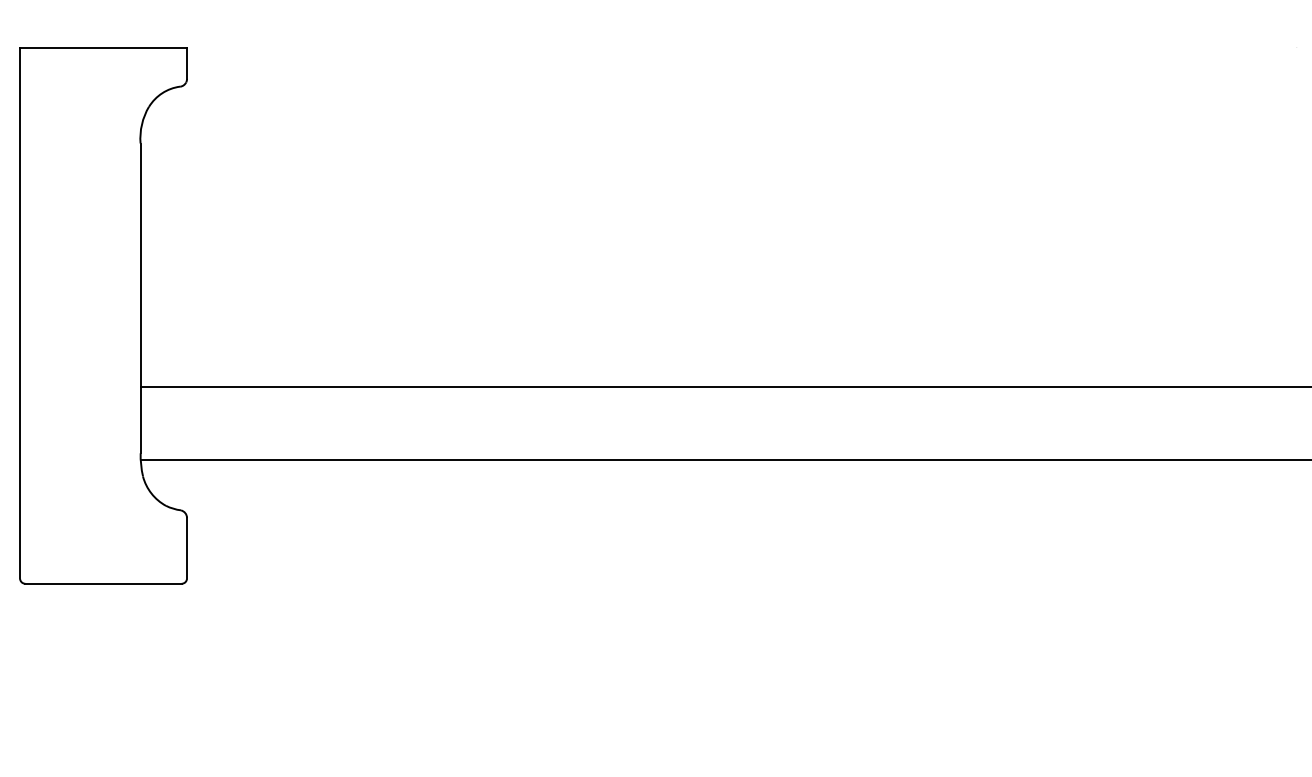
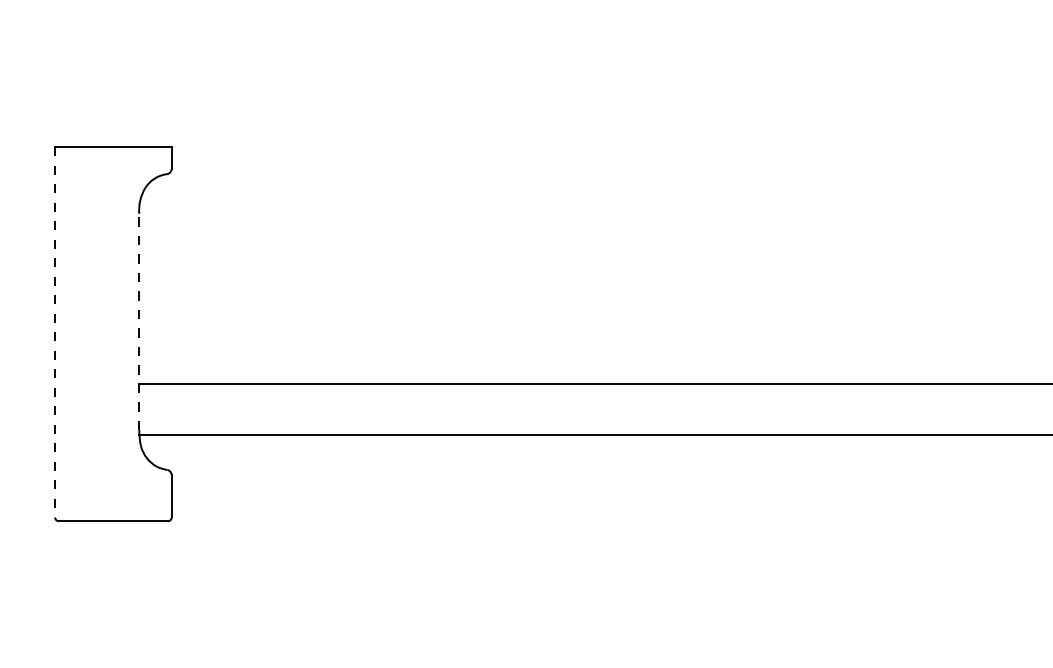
line: (140, 297) -> (139, 321), solid -> dashed
line: (20, 313) -> (55, 332), solid -> dashed

